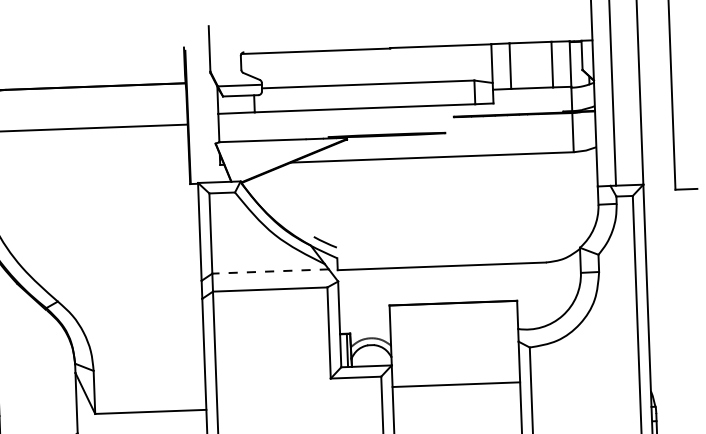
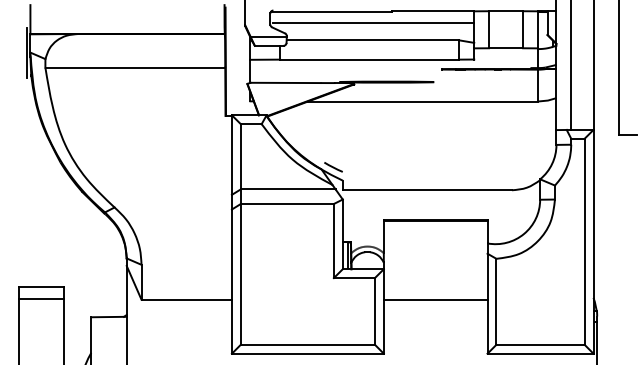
line: (368, 63) -> (373, 23), added
line: (269, 271) -> (287, 189), dashed -> solid
line: (456, 384) -> (435, 299), moved

